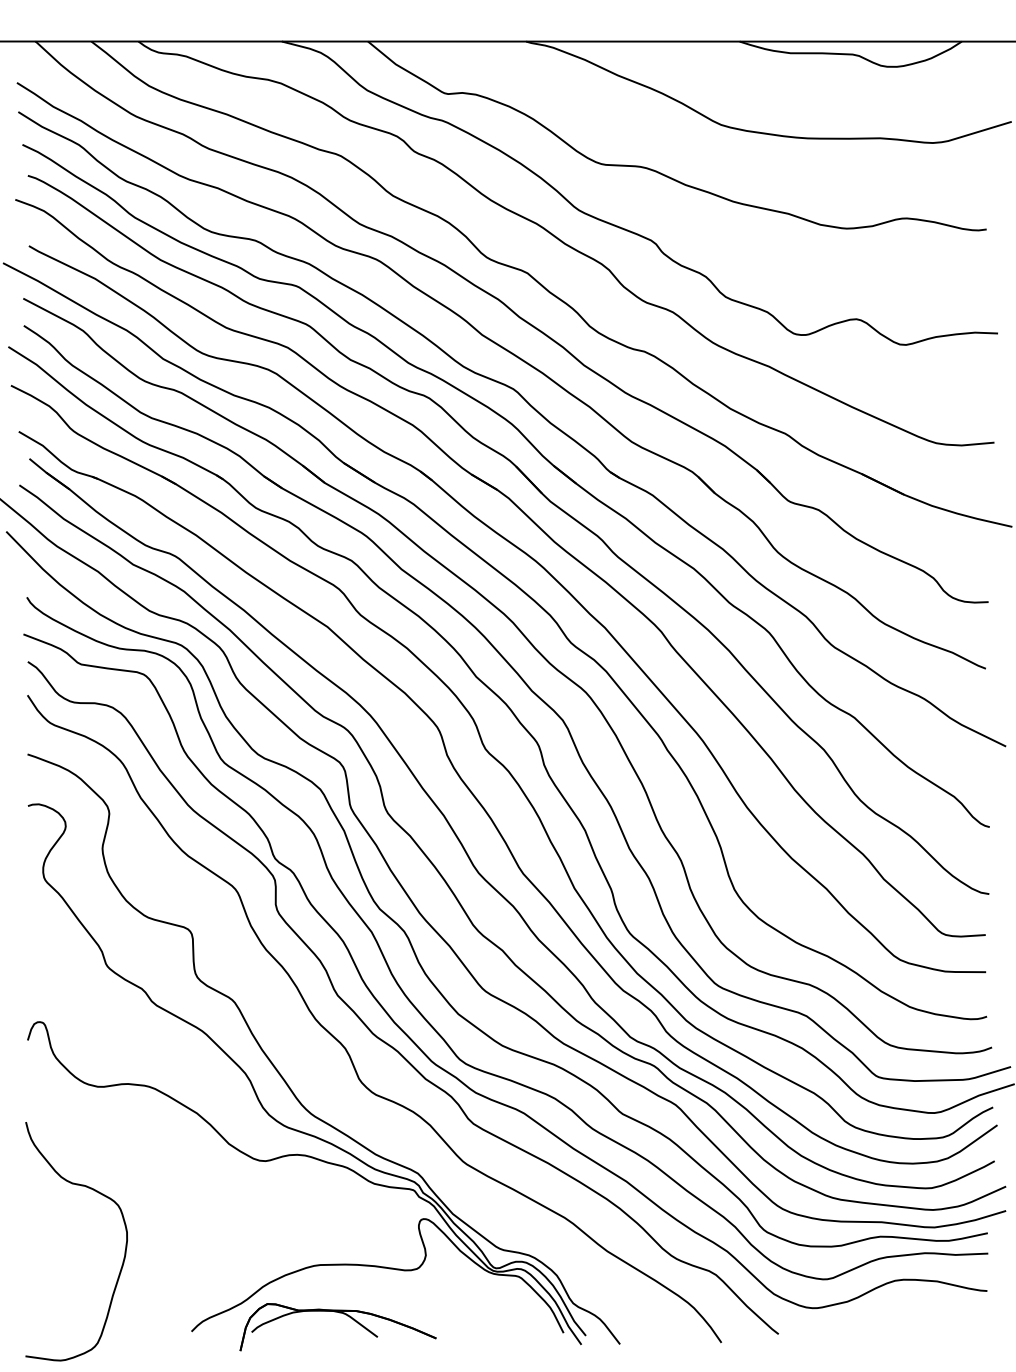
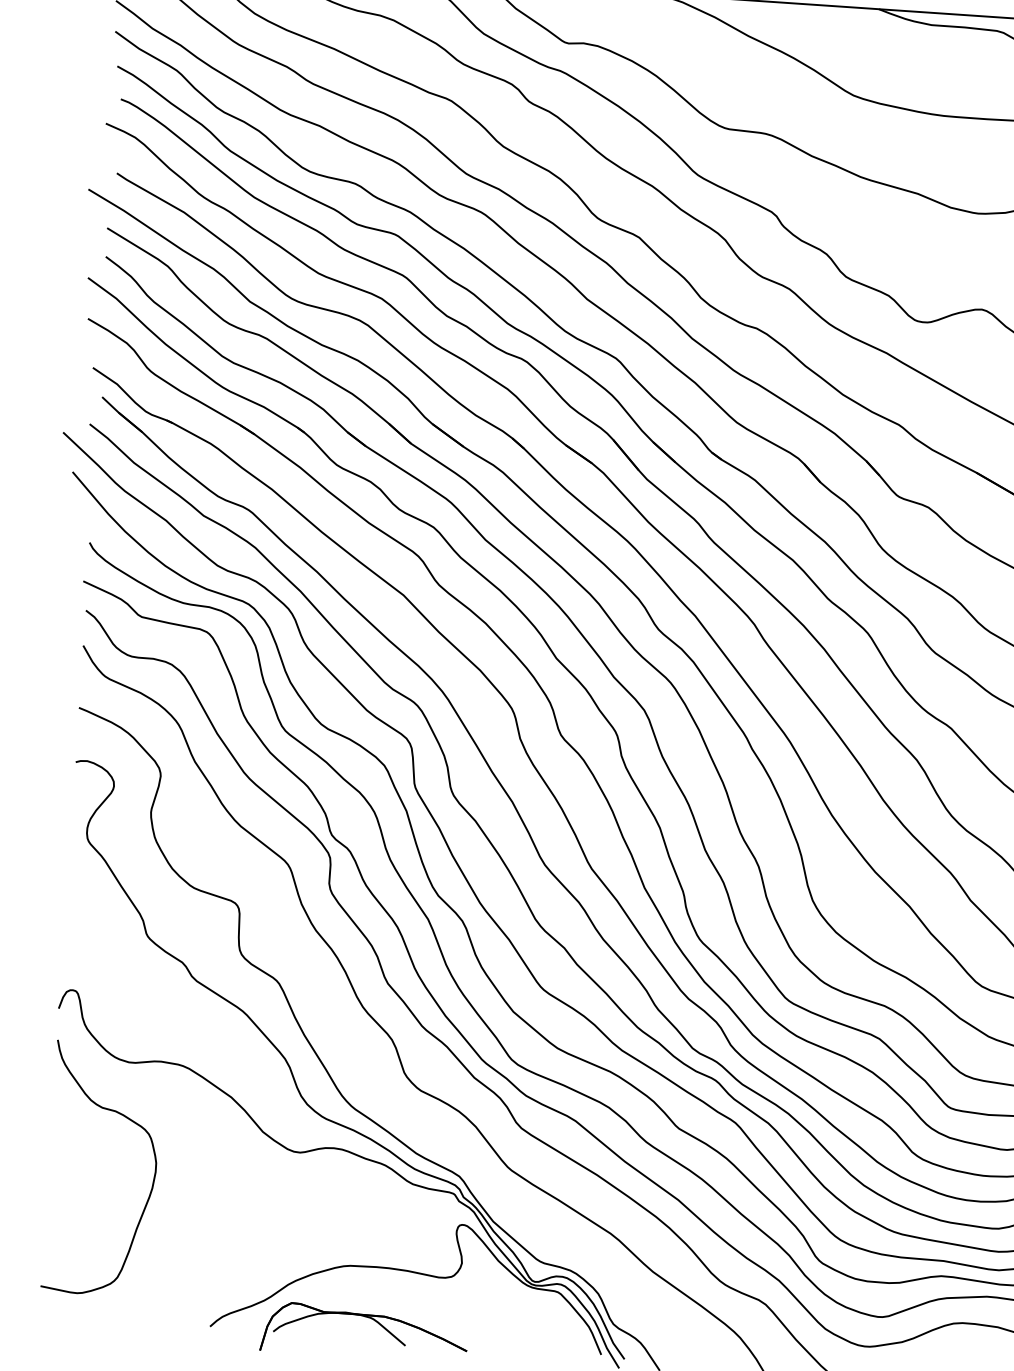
curve: (124, 1251) -> (152, 1183), moved

